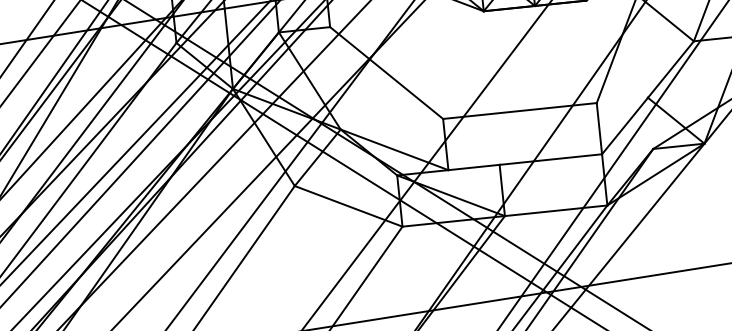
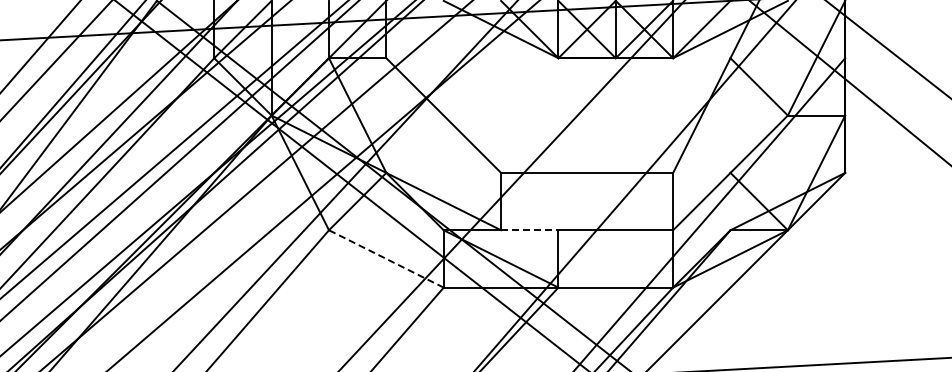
line: (473, 167) -> (529, 230), solid -> dashed
line: (347, 206) -> (385, 258), solid -> dashed

